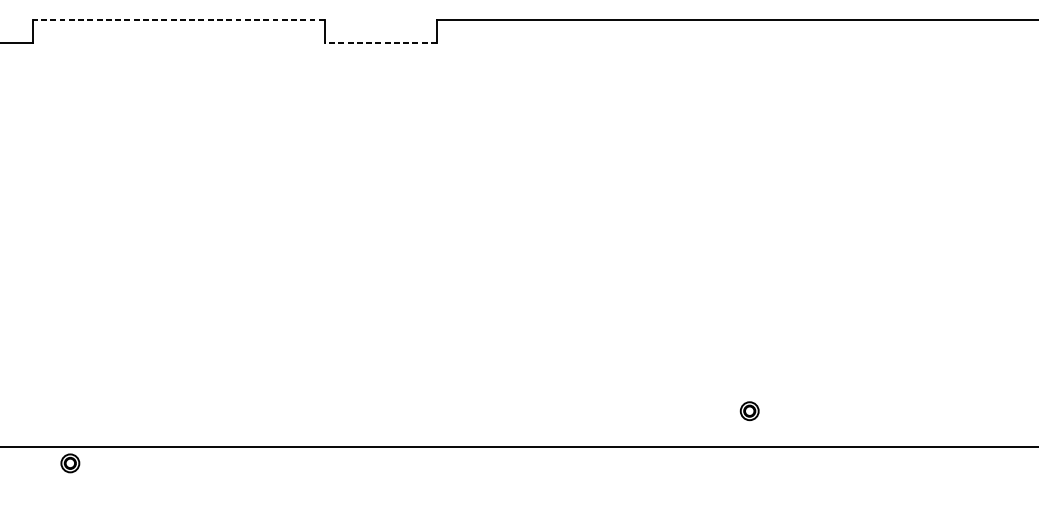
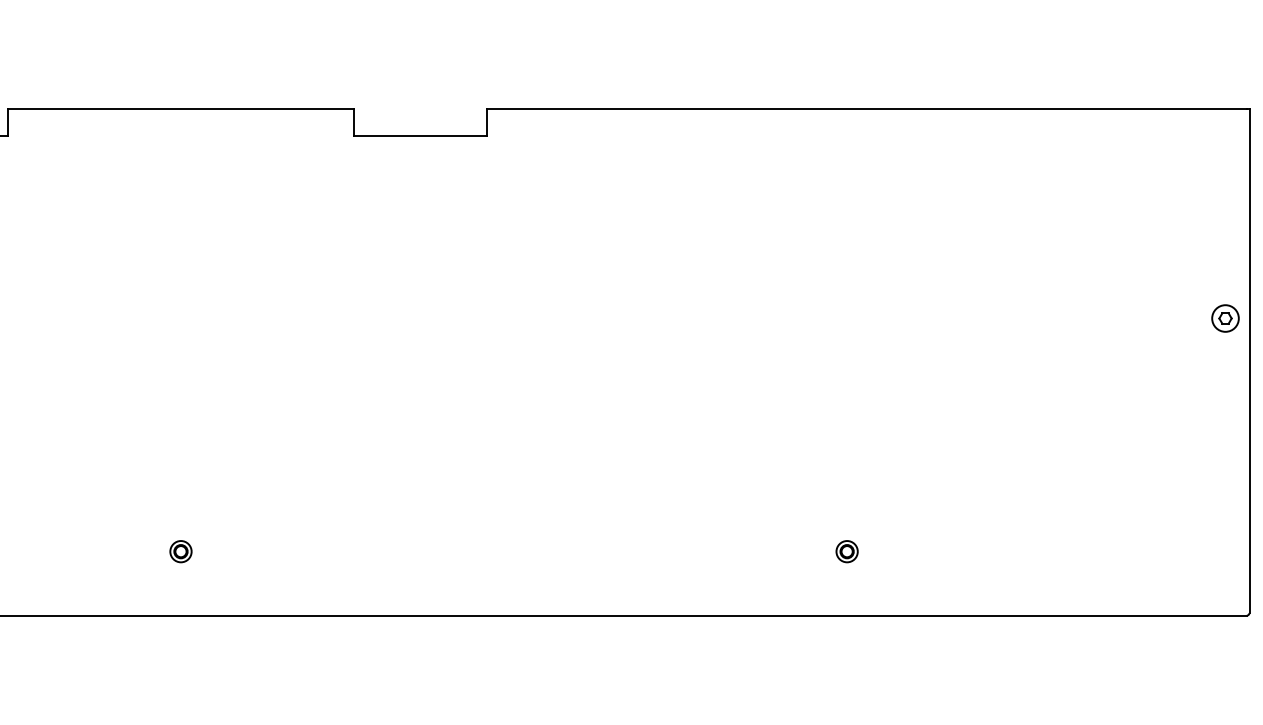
line: (178, 20) -> (180, 109), dashed -> solid
line: (380, 43) -> (420, 136), dashed -> solid
part: (749, 411) -> (846, 551), moved
part: (69, 463) -> (180, 551), moved

